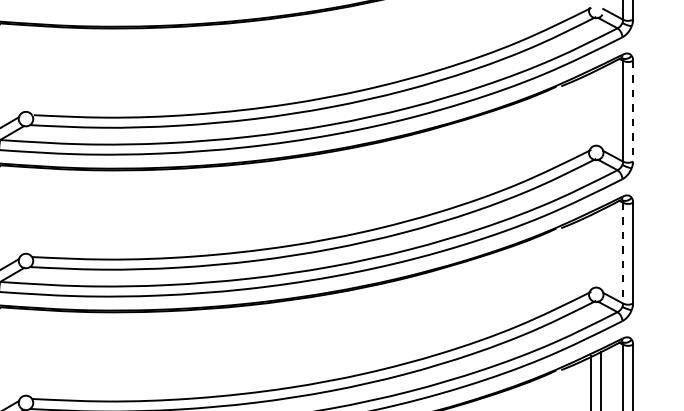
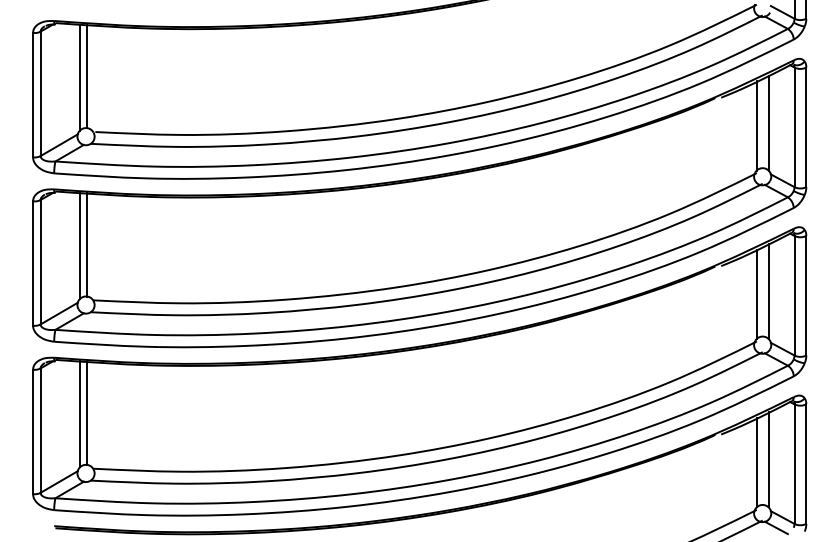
line: (27, 68) -> (87, 76), added
line: (20, 69) -> (79, 77), added
line: (601, 107) -> (768, 122), added
line: (591, 109) -> (756, 125), added
line: (633, 111) -> (806, 127), dashed -> solid
line: (27, 209) -> (87, 244), added
line: (20, 210) -> (79, 245), added
line: (601, 249) -> (768, 291), added
line: (591, 251) -> (756, 293), added
line: (623, 252) -> (794, 295), dashed -> solid
line: (27, 351) -> (87, 412), added
line: (20, 353) -> (79, 414), added

